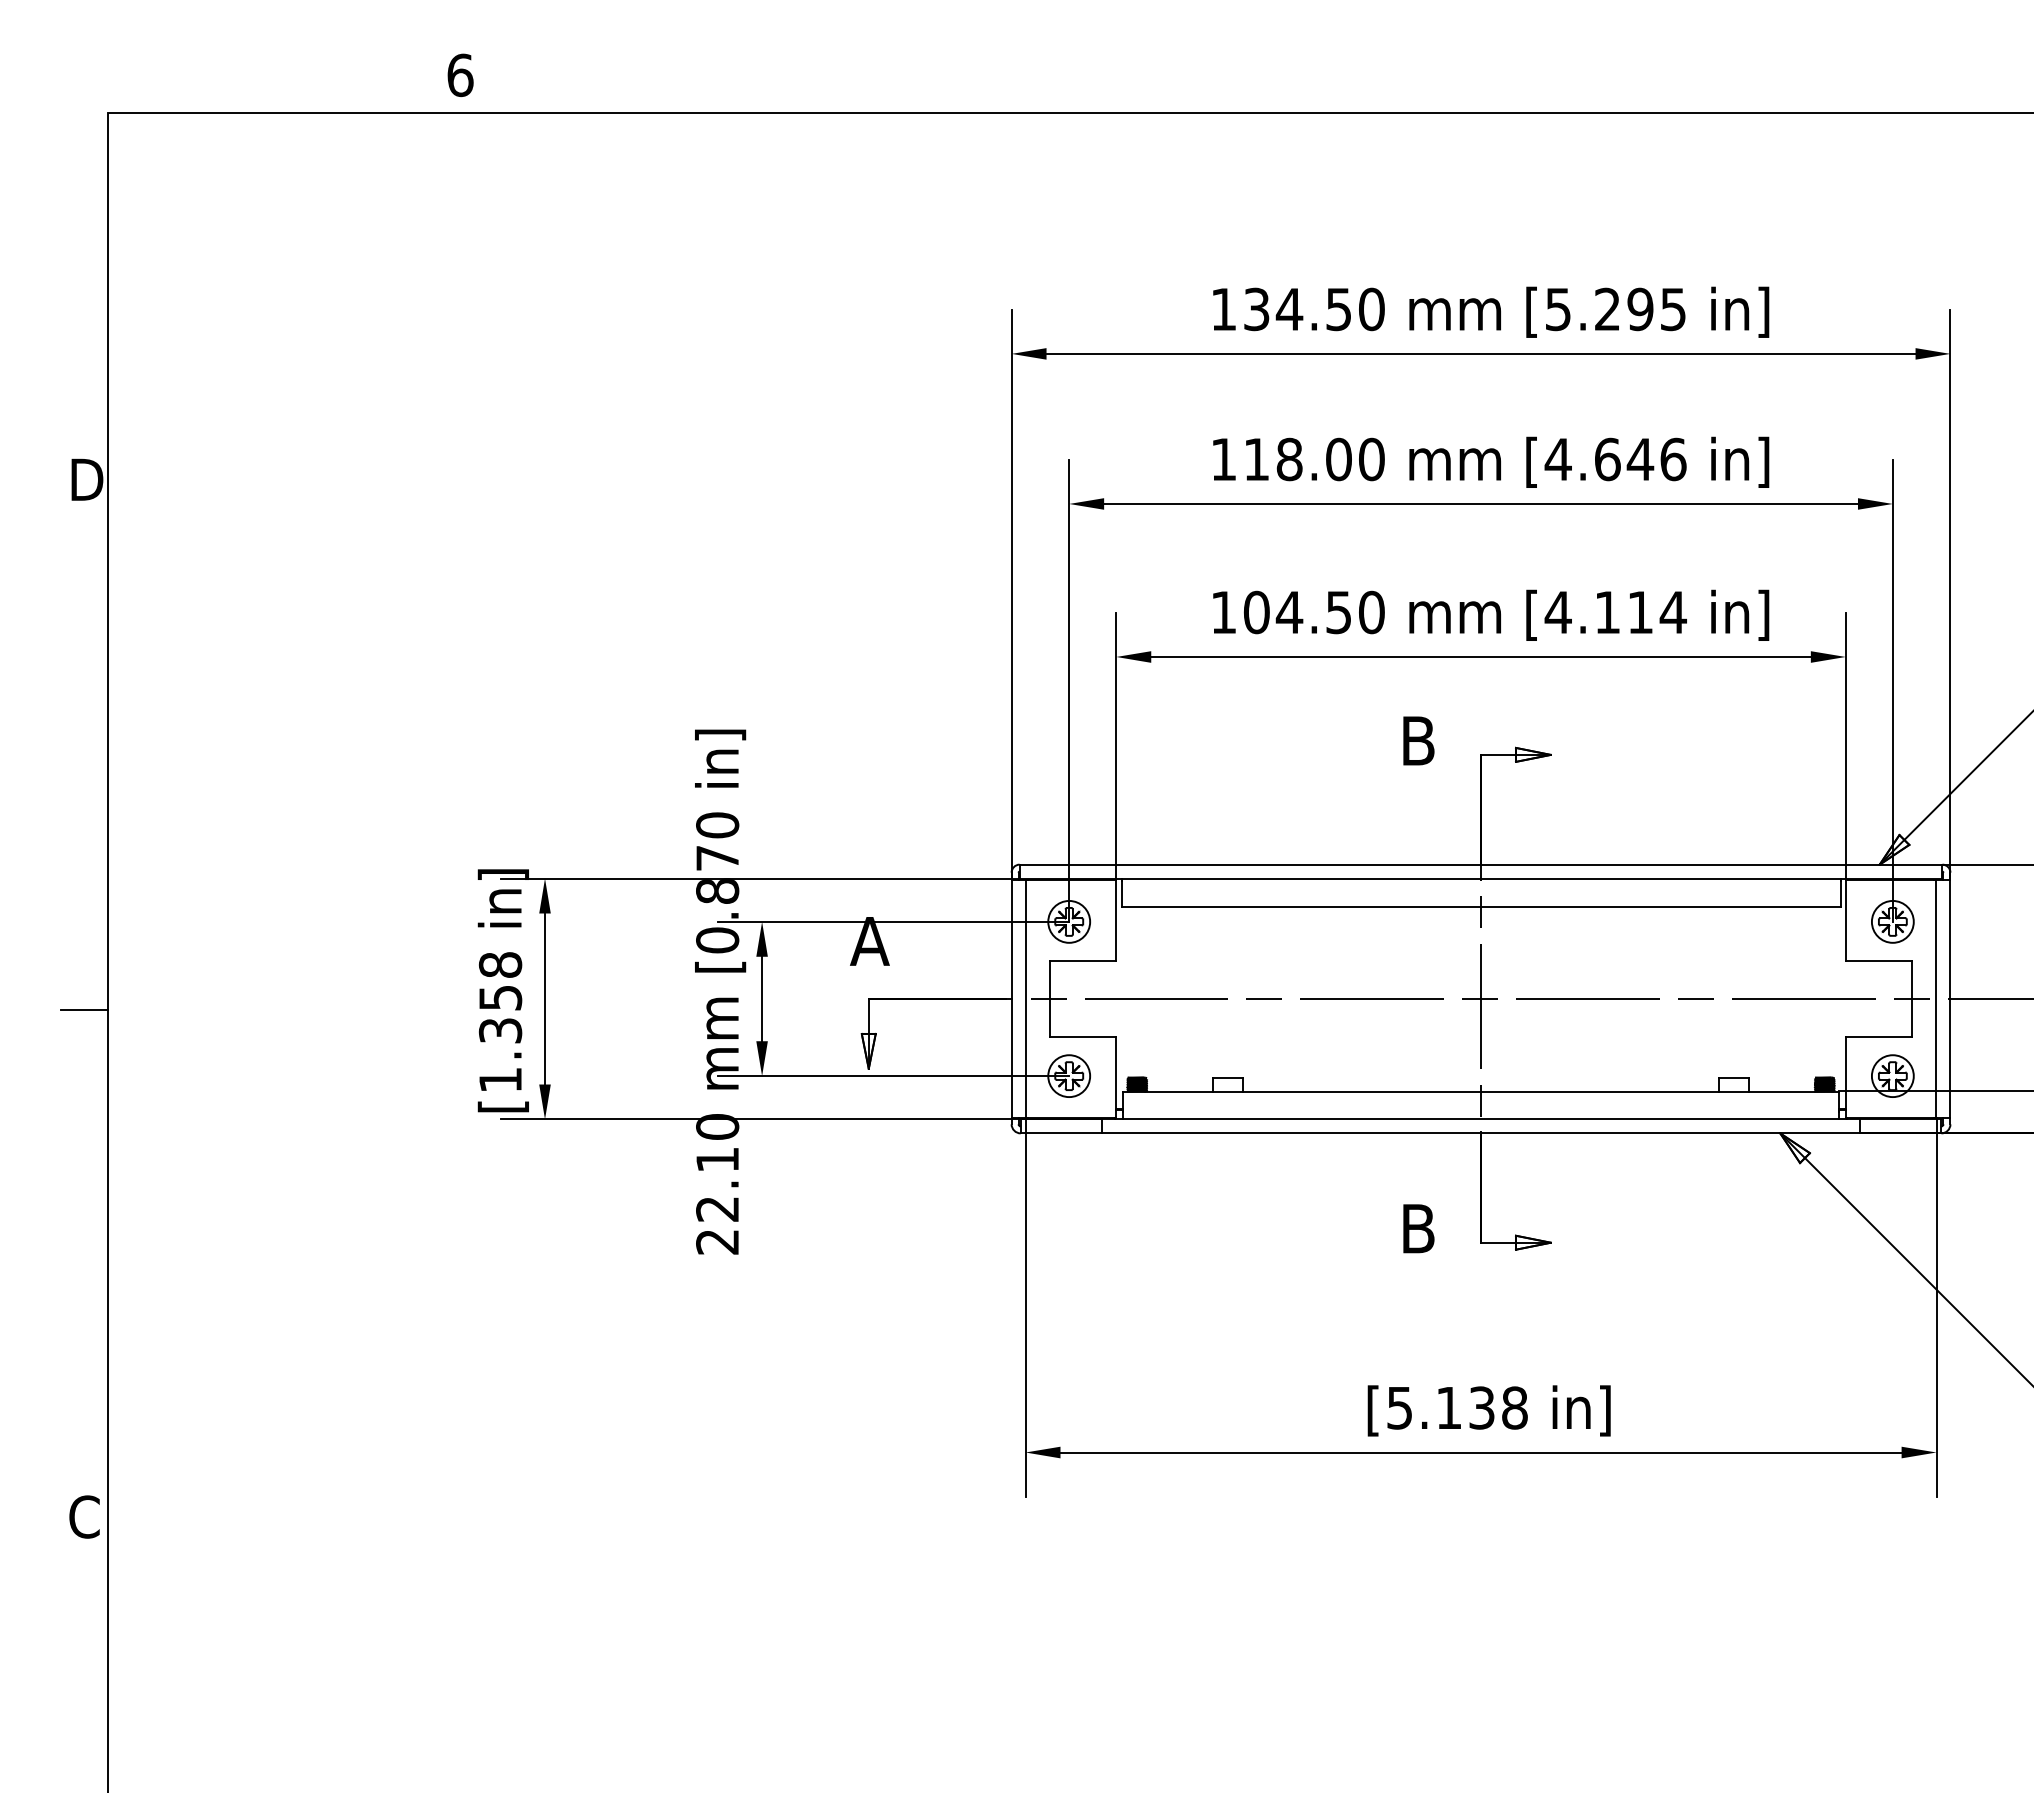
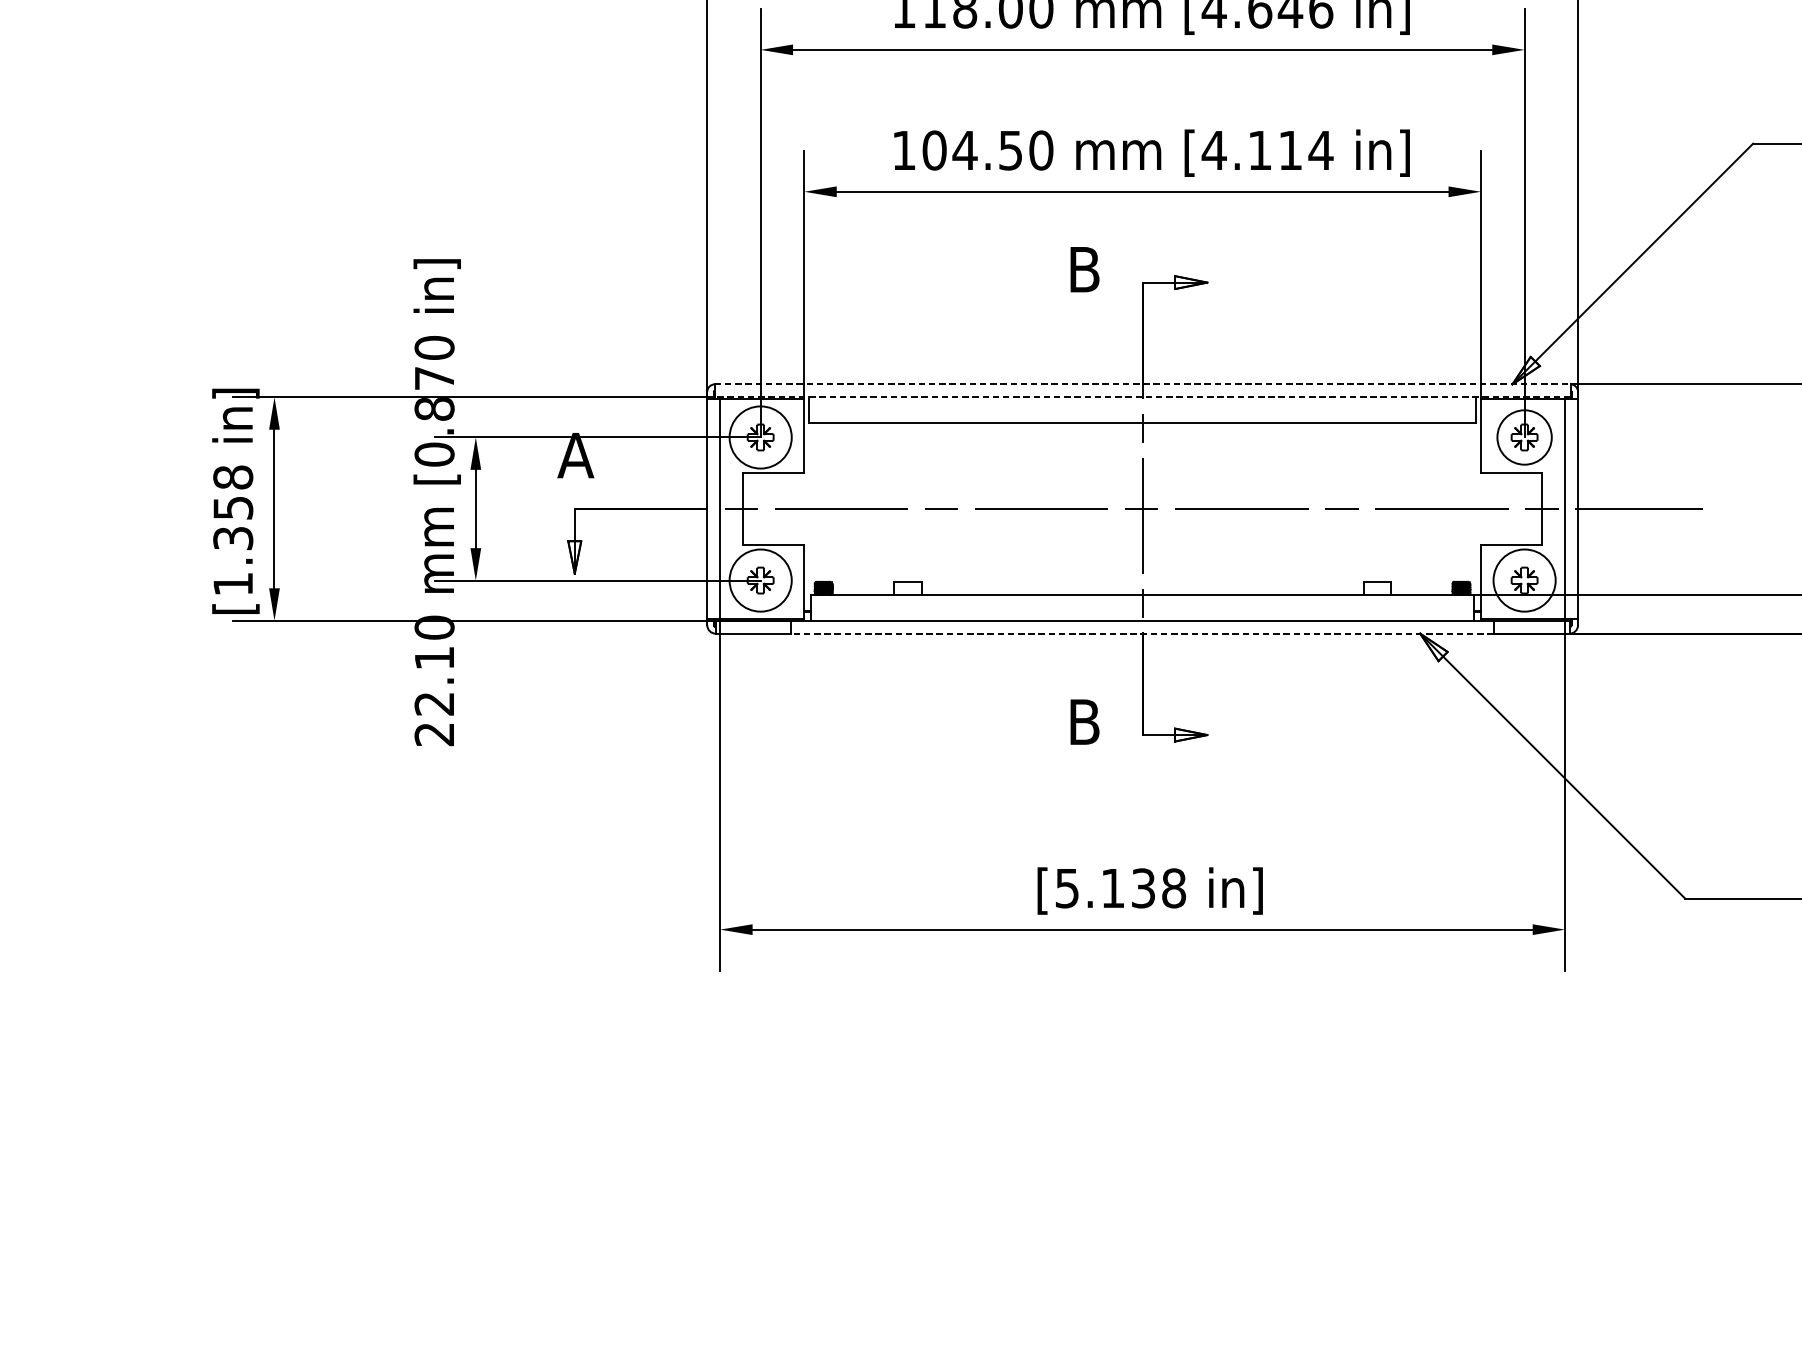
line: (1481, 864) -> (1143, 384), solid -> dashed
line: (1480, 878) -> (1142, 397), solid -> dashed
circle: (1069, 921) -> (760, 437), size x1.6
circle: (1892, 921) -> (1524, 437), size x1.4
circle: (1069, 1076) -> (760, 580), size x1.6
circle: (1892, 1076) -> (1524, 580), size x1.6
line: (1481, 1133) -> (1143, 633), solid -> dashed

